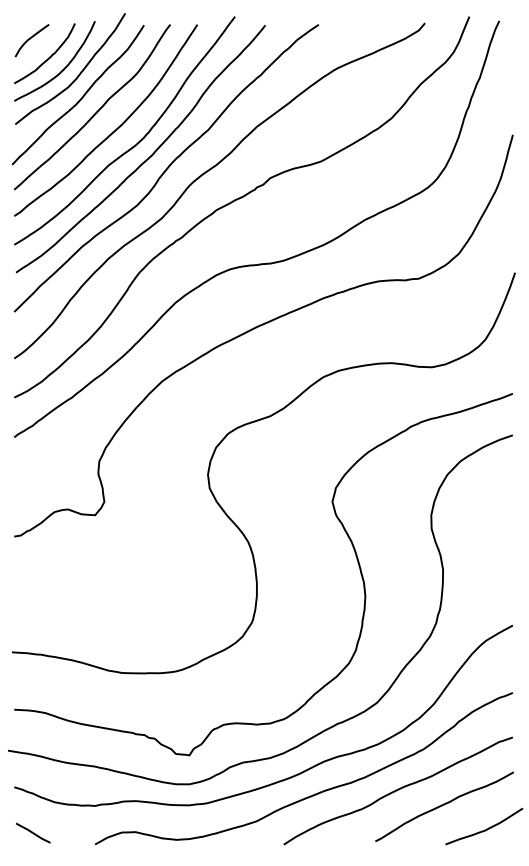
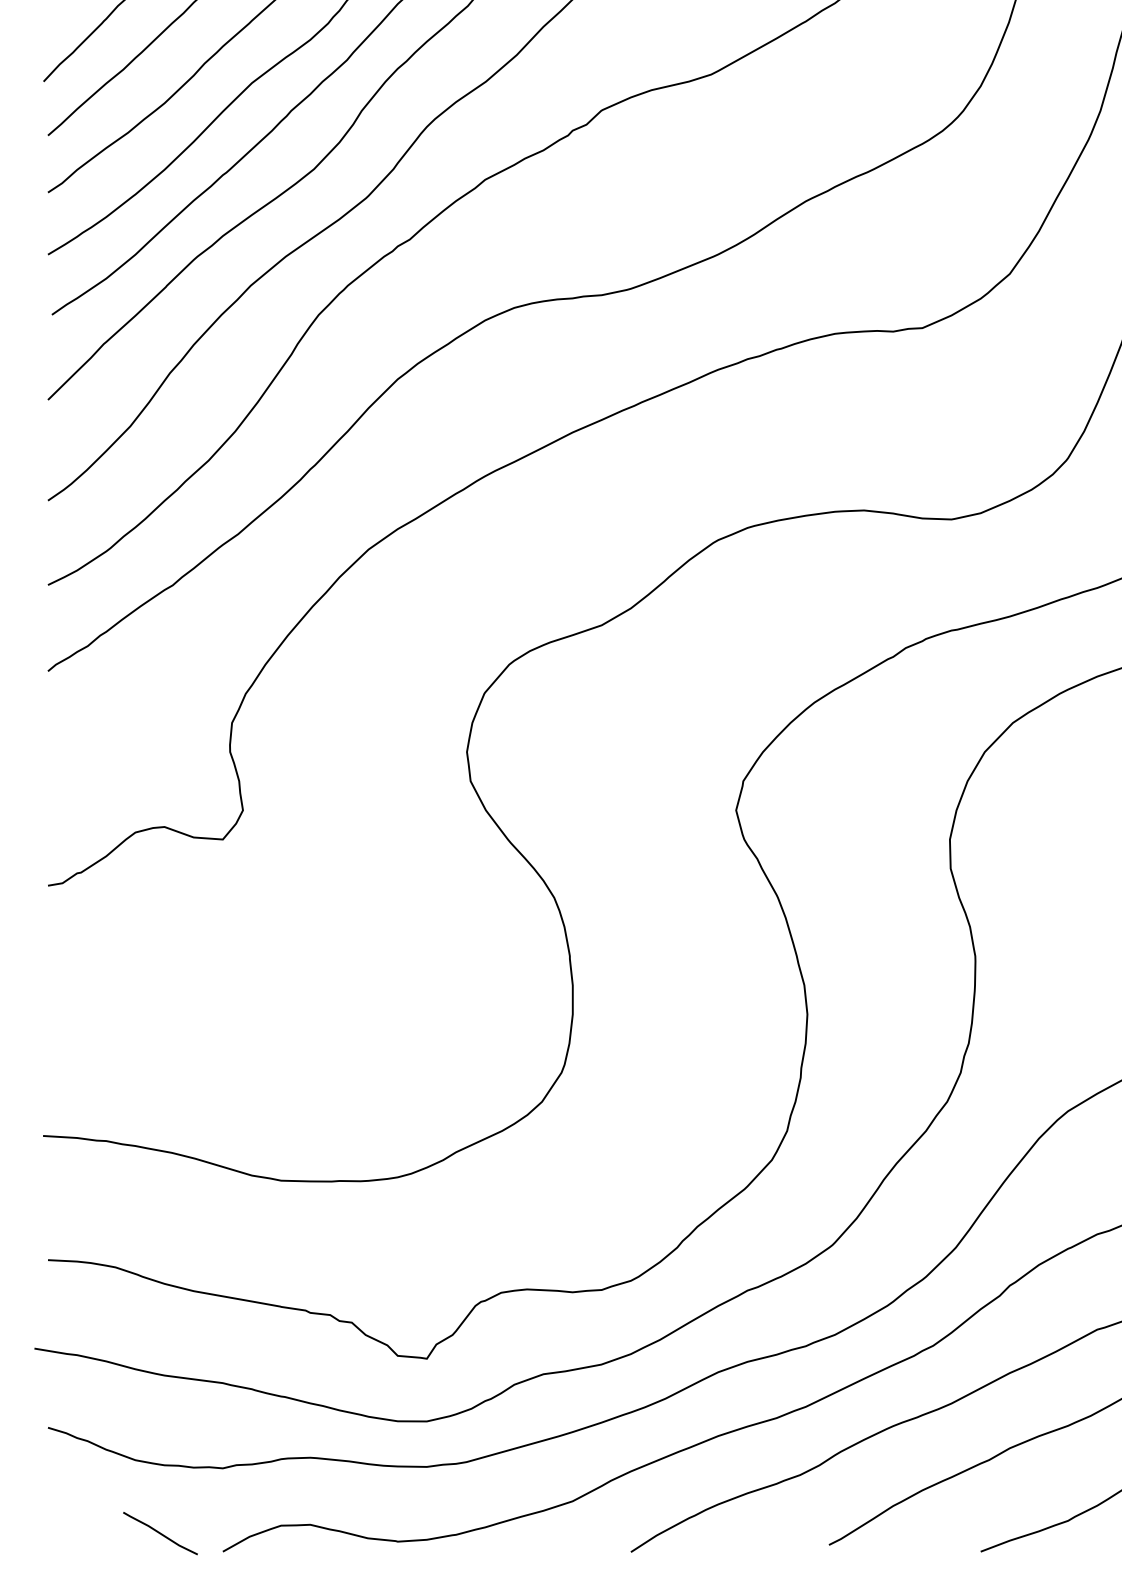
line: (32, 832) -> (158, 1532), moved

